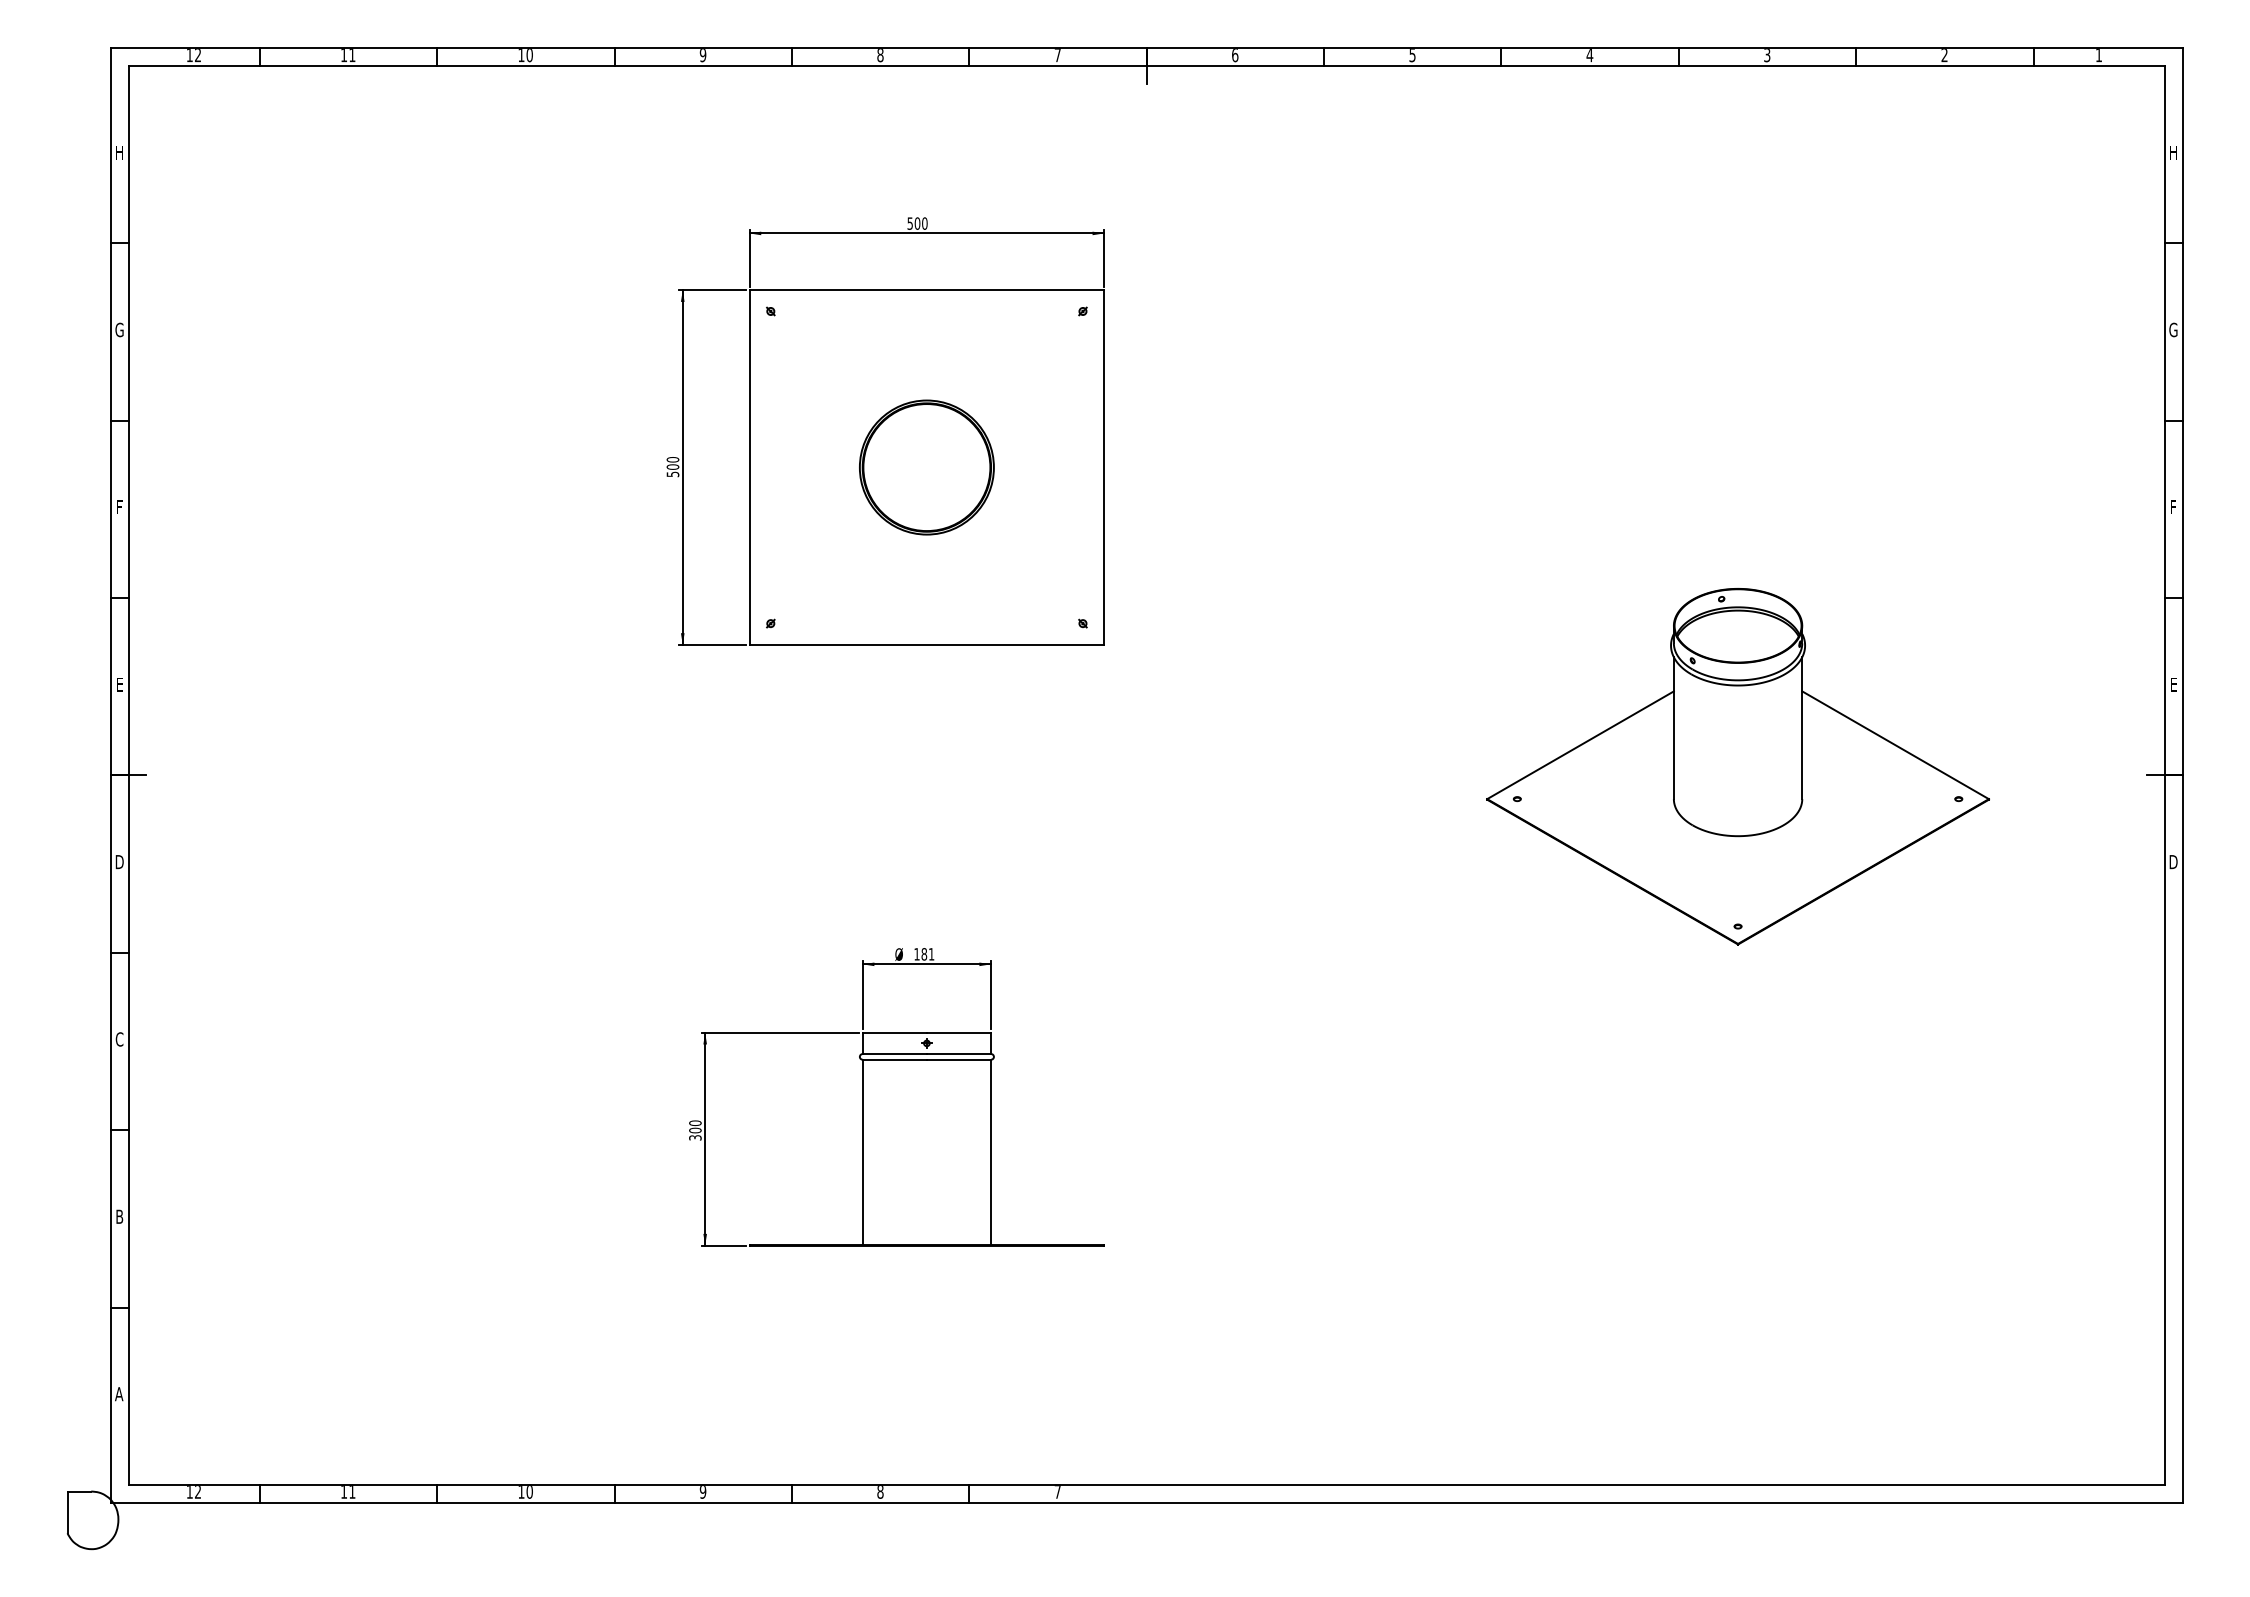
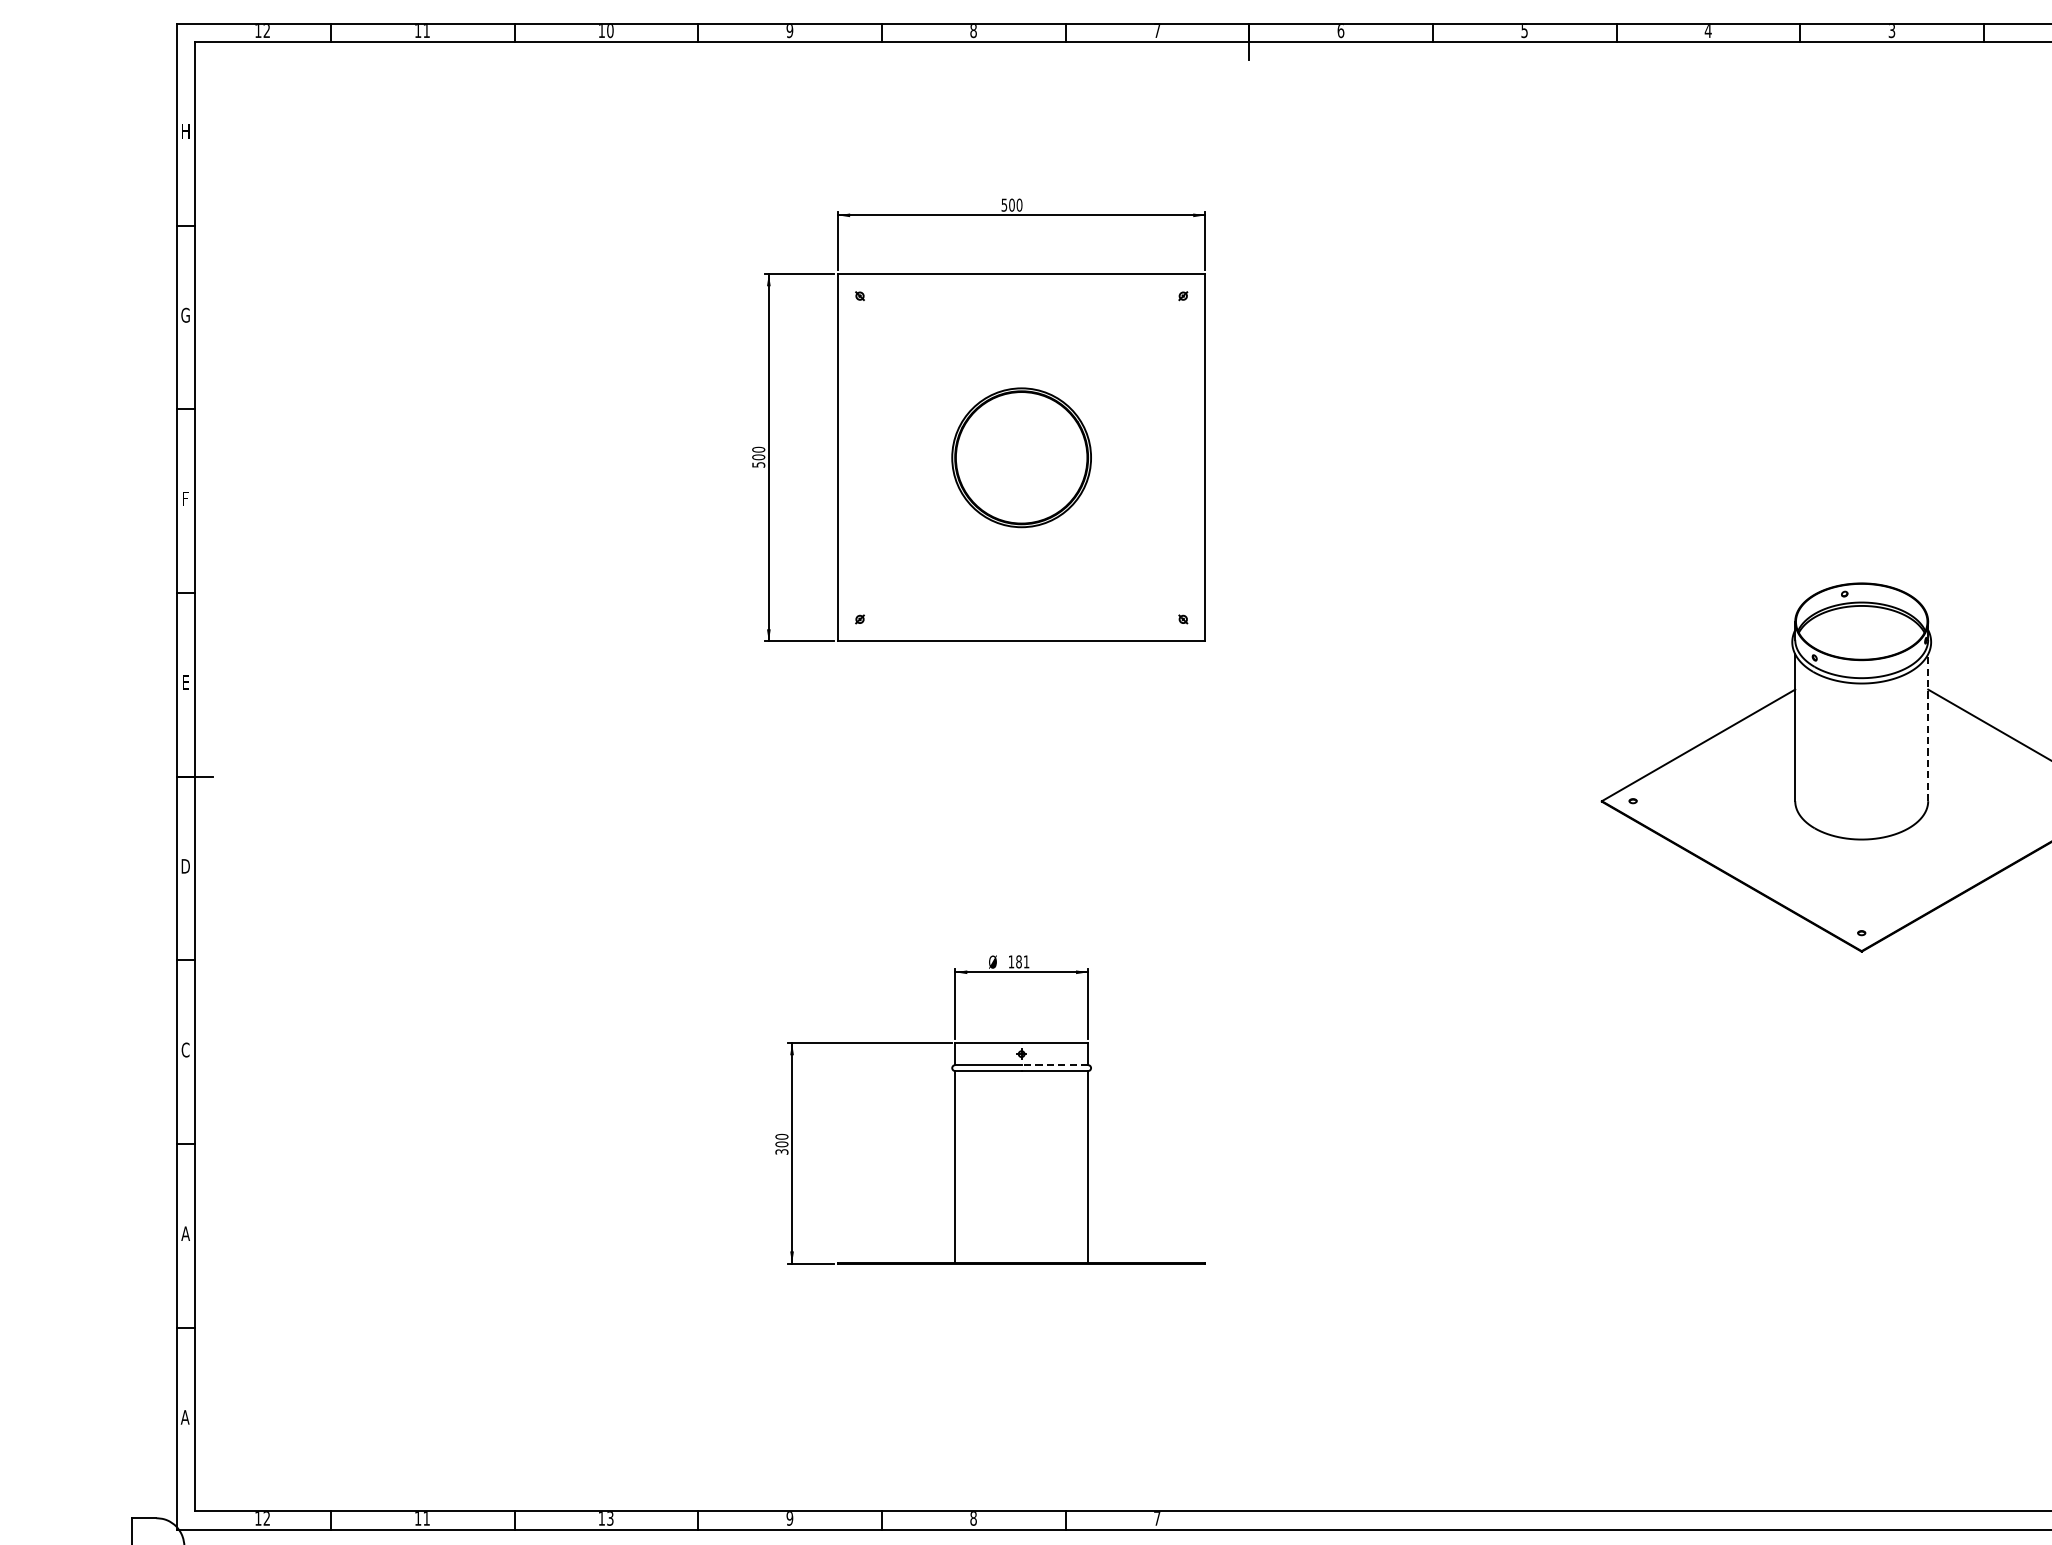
line: (1802, 728) -> (1928, 728), solid -> dashed
line: (958, 1054) -> (1054, 1065), solid -> dashed
text: (119, 1216) -> (185, 1233), B -> A
text: (529, 1492) -> (610, 1519), 10 -> 13

